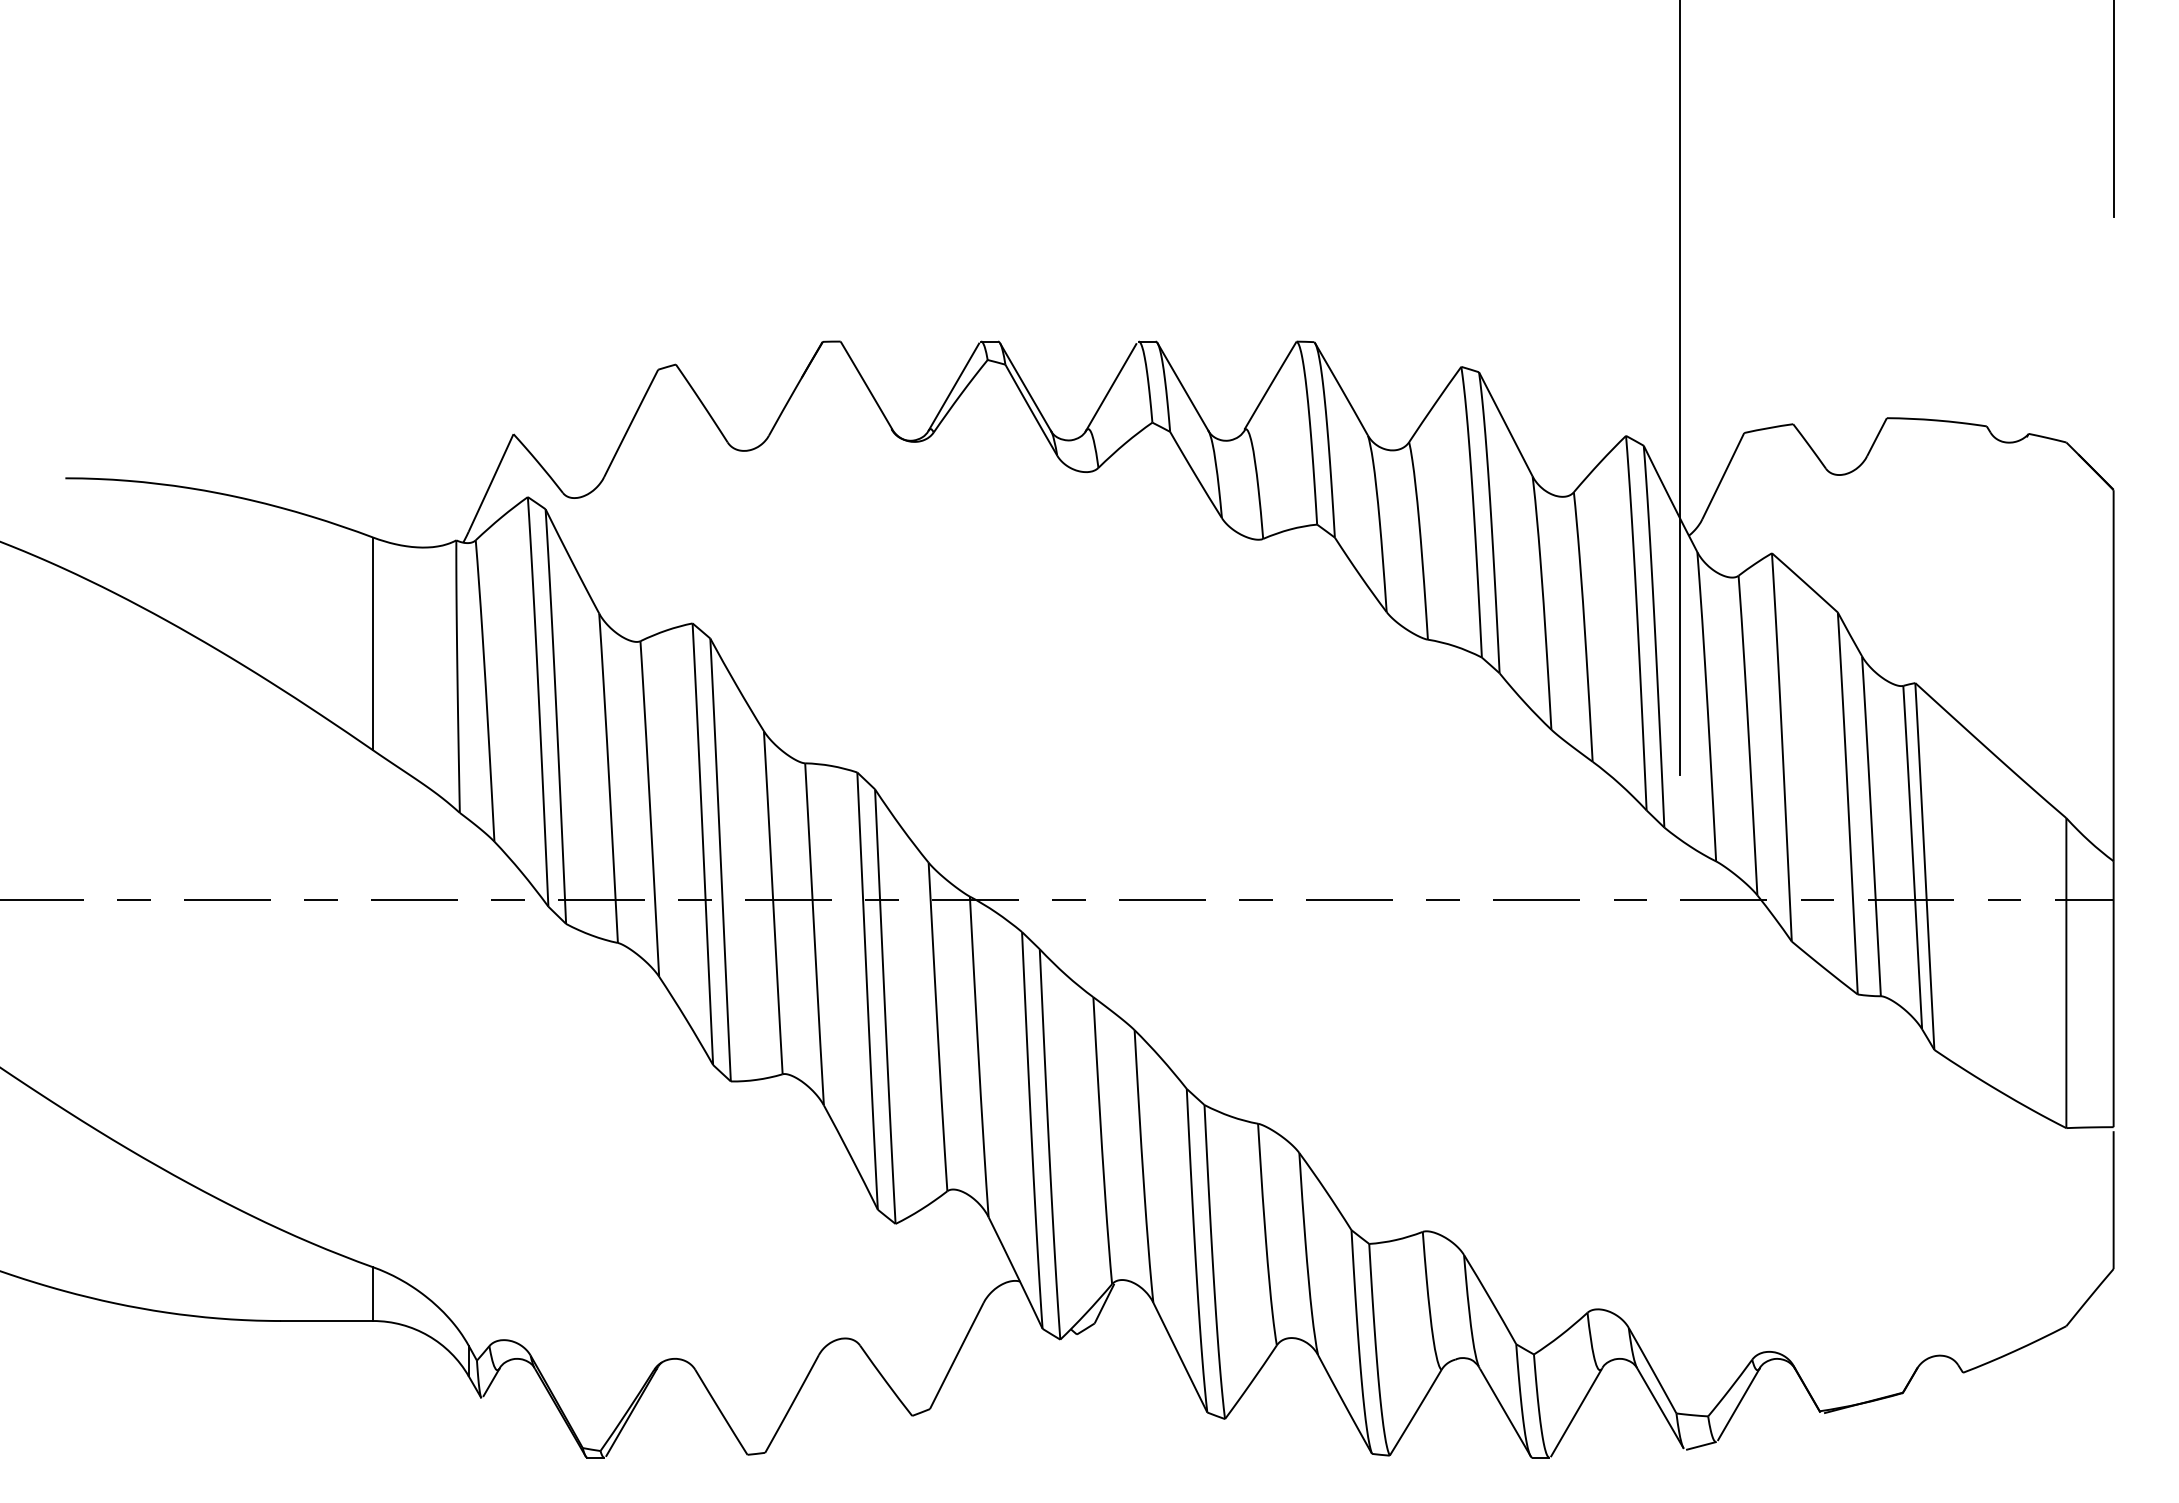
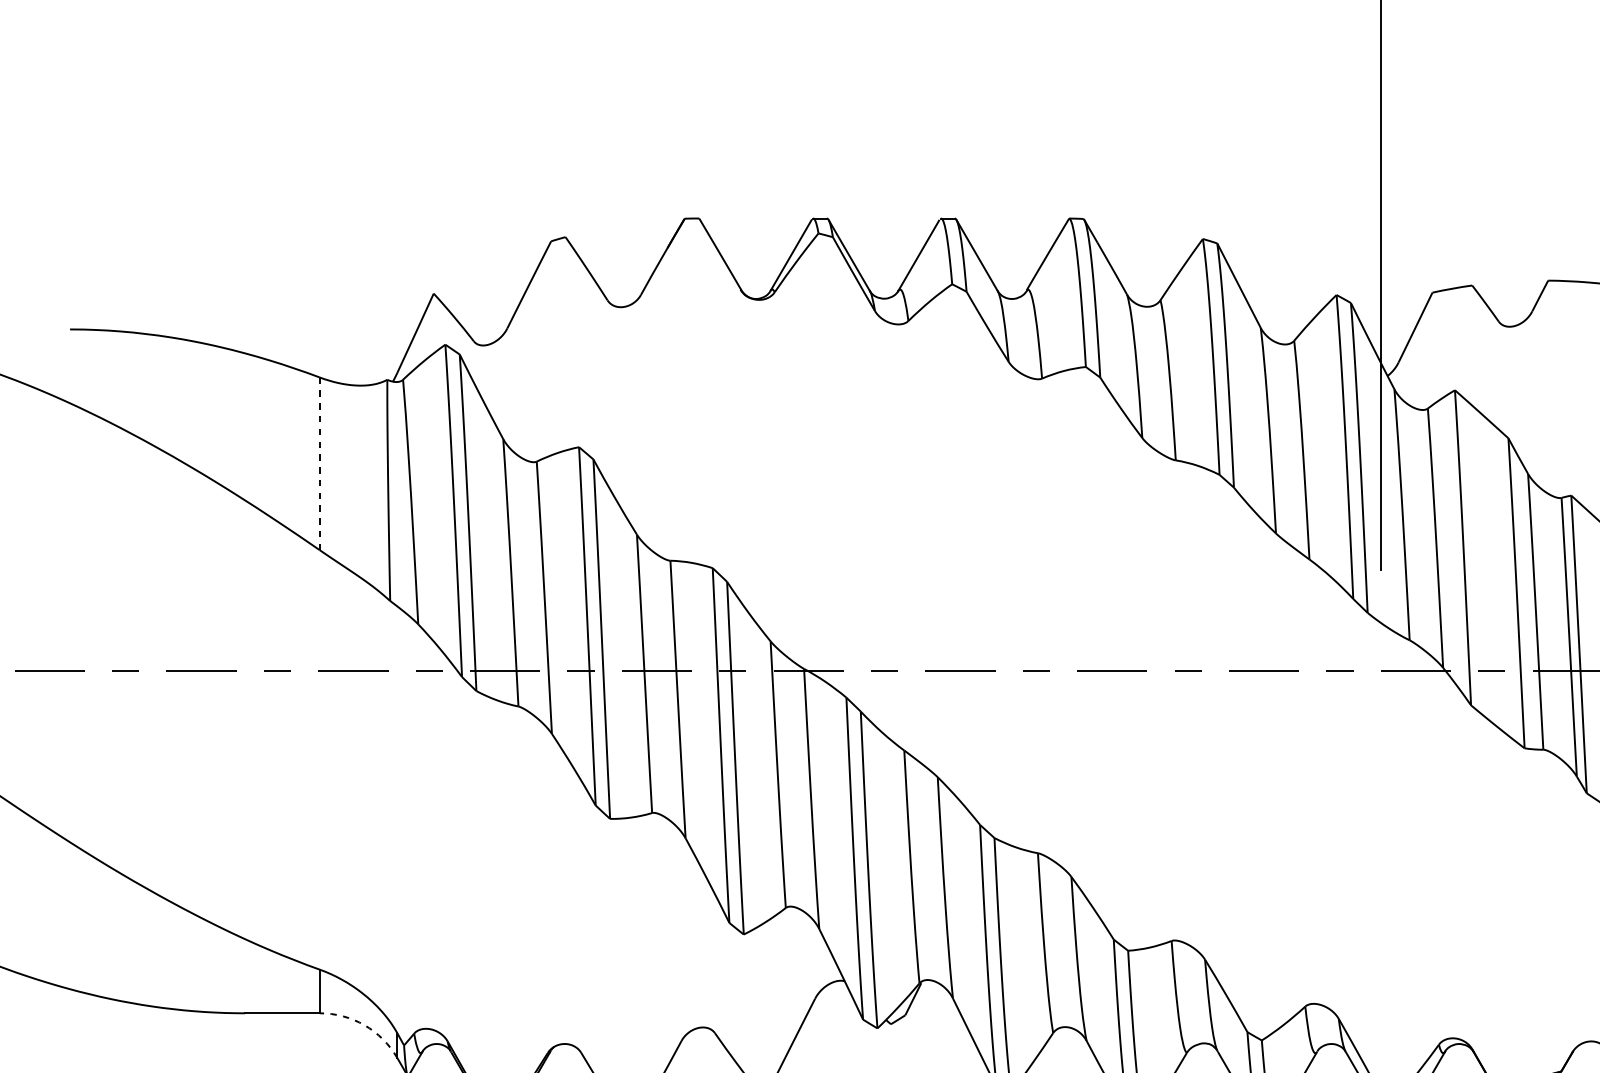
line: (373, 643) -> (320, 463), solid -> dashed
arc: (428, 1335) -> (364, 1025), solid -> dashed

